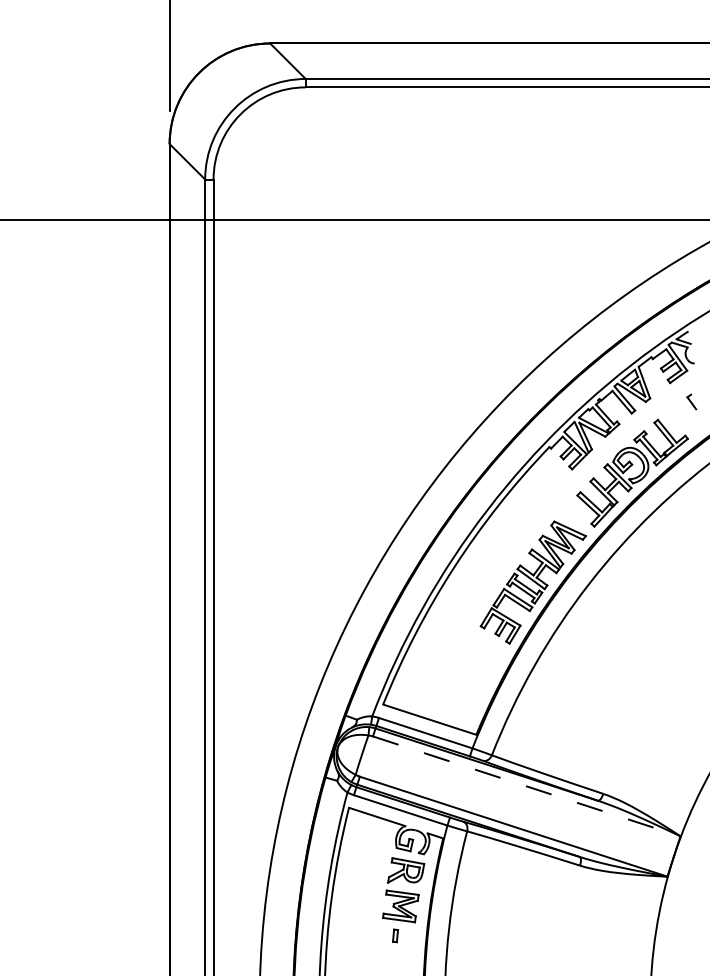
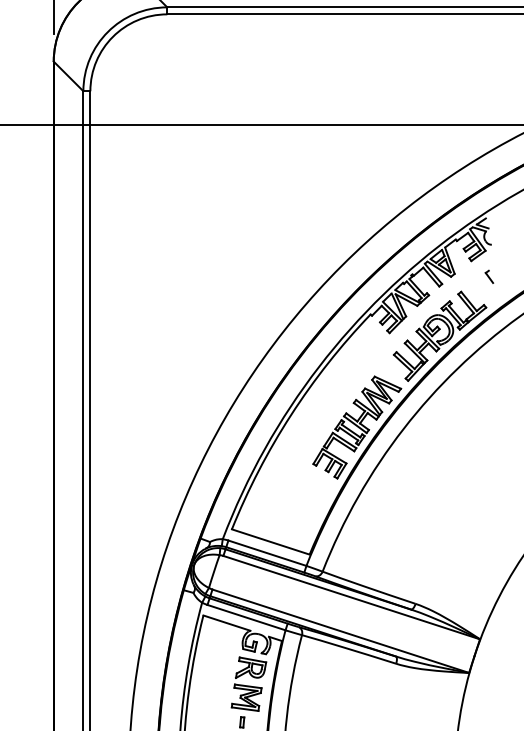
line: (526, 786) -> (351, 597), dashed -> solid

